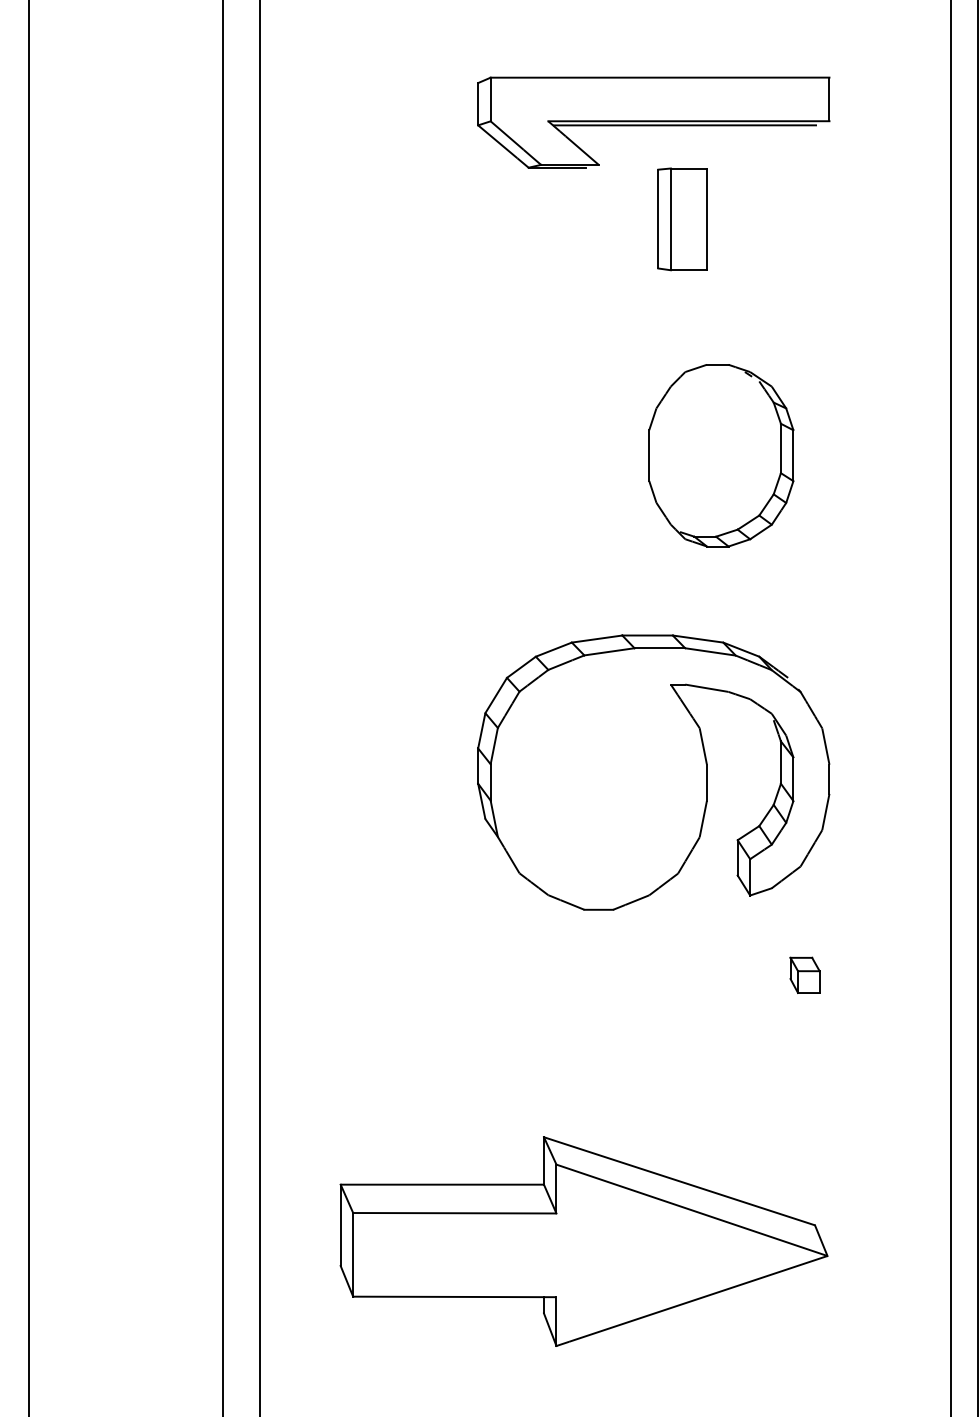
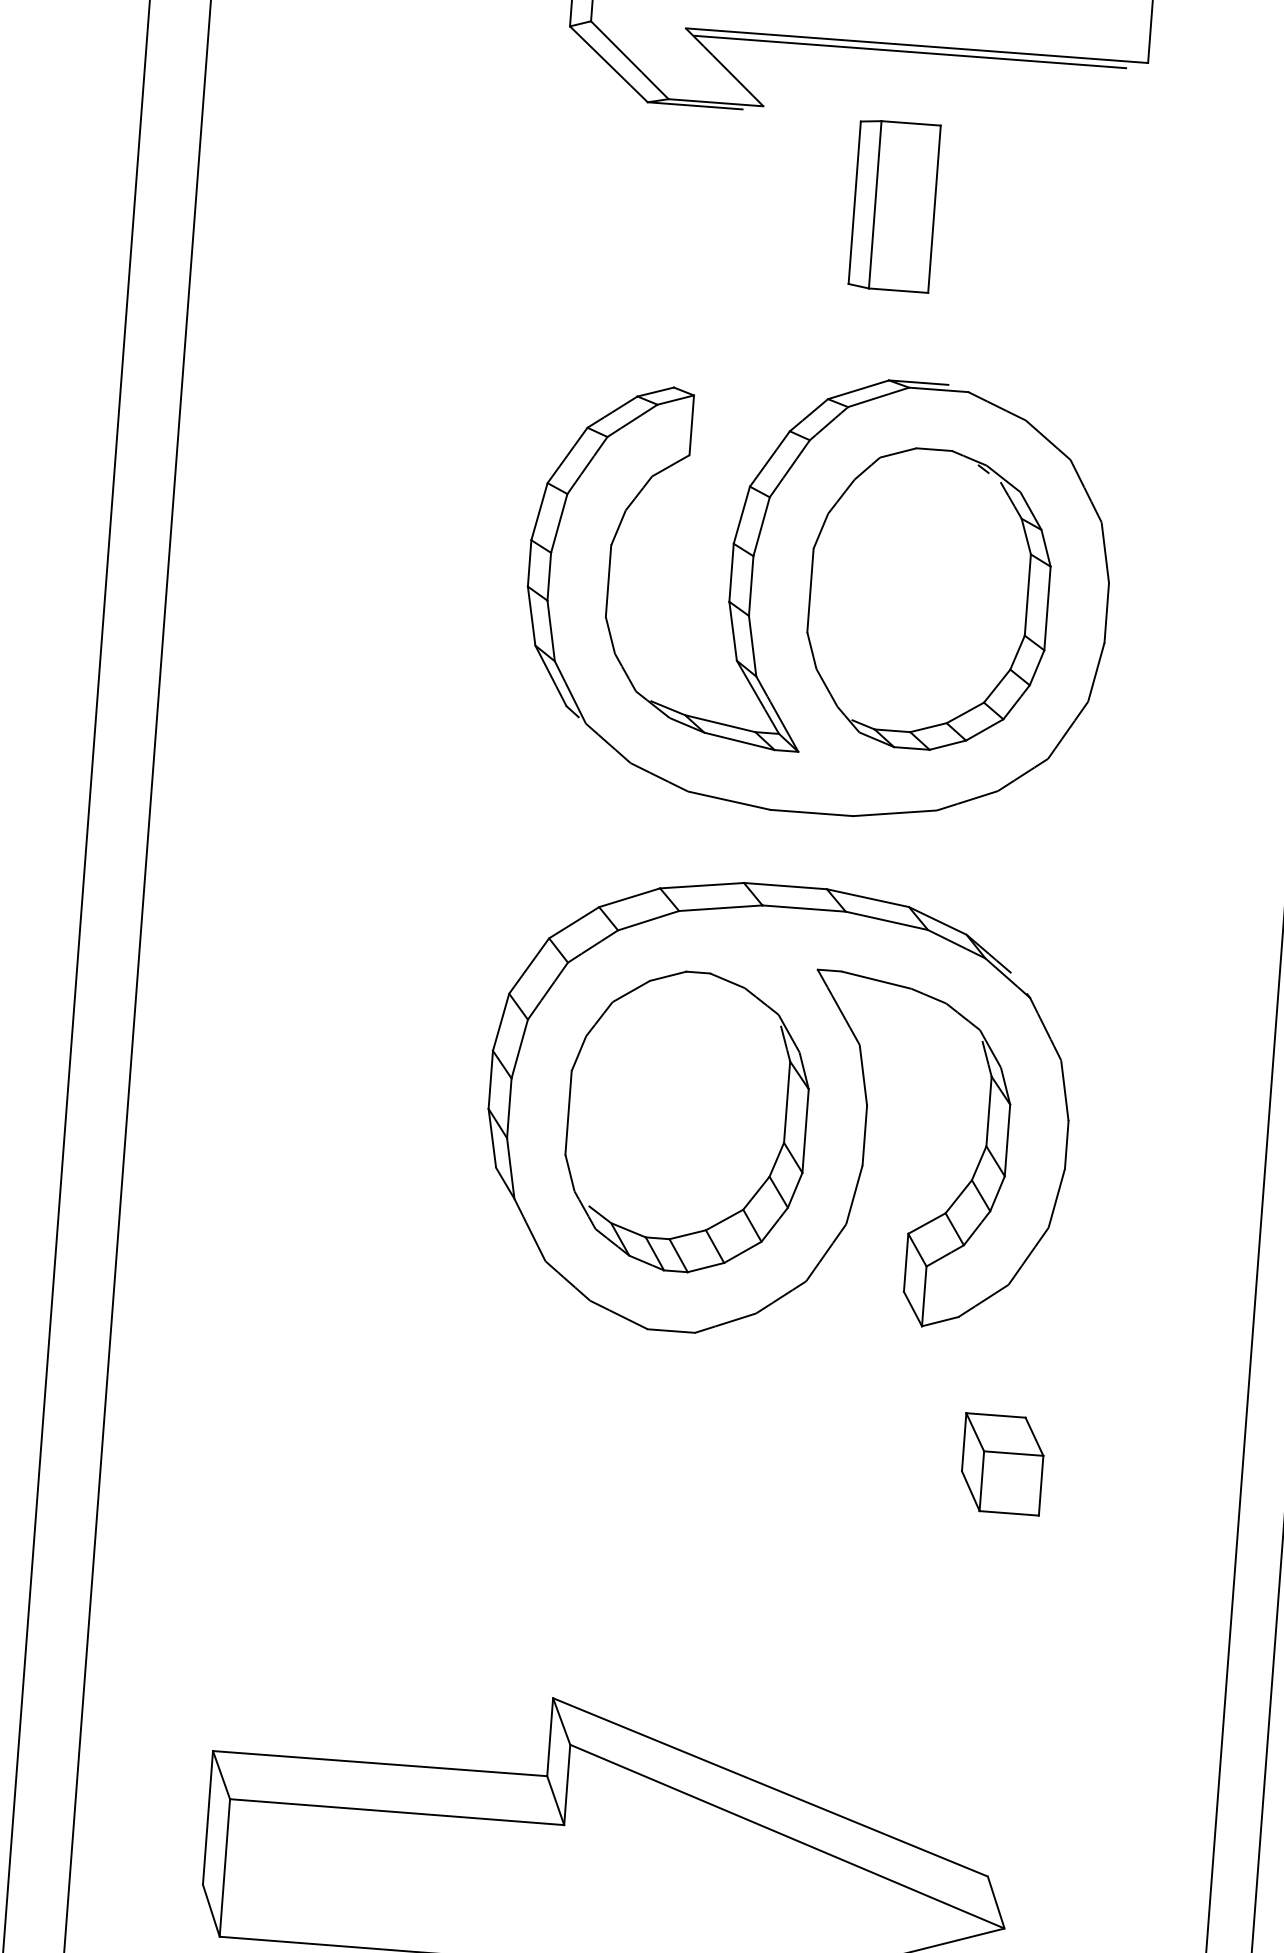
part: (653, 457) -> (817, 594), added
part: (598, 782) -> (686, 1121), added
part: (804, 975) -> (1001, 1464), size x1.67

